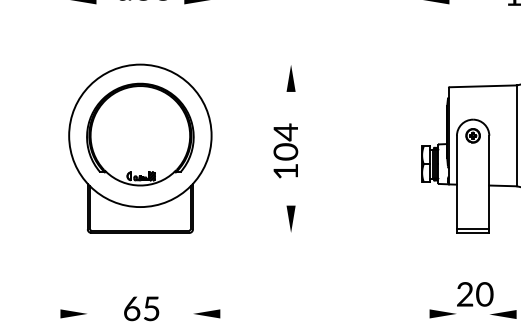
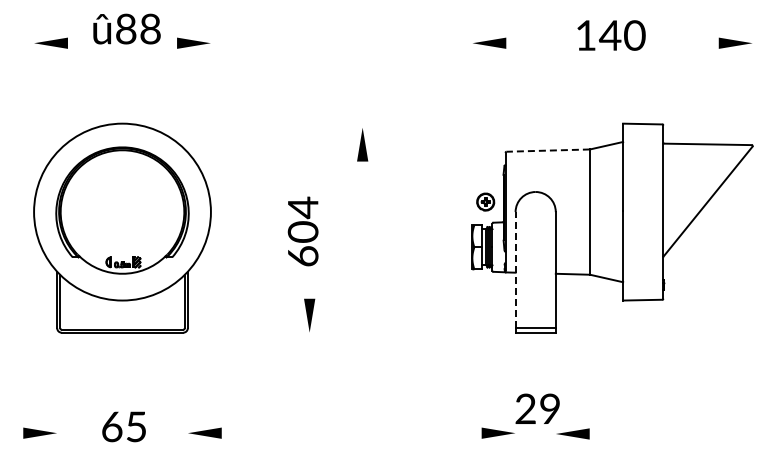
part: (290, 78) -> (362, 144), moved
line: (483, 86) -> (548, 150), solid -> dashed
part: (472, 135) -> (485, 201), moved
text: (286, 171) -> (303, 256), 104 -> 604
line: (456, 182) -> (515, 269), solid -> dashed
text: (485, 294) -> (550, 409), 20 -> 29

